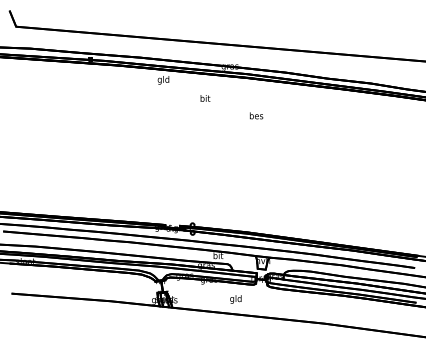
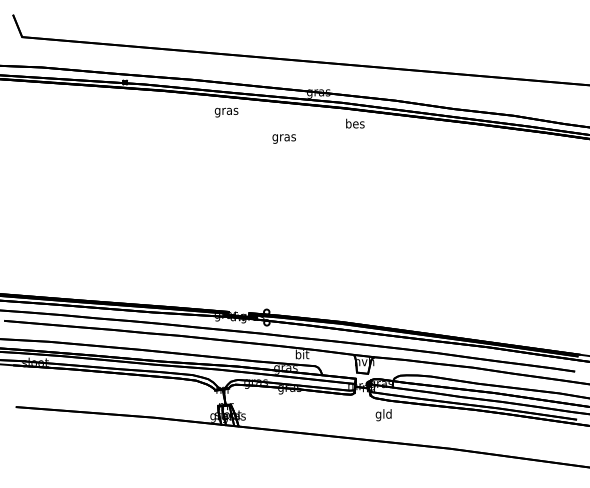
text: (163, 80) -> (226, 111), gld -> gras
text: (204, 99) -> (283, 137), bit -> gras
text: (256, 115) -> (355, 123), moved
text: (235, 299) -> (383, 415), moved

